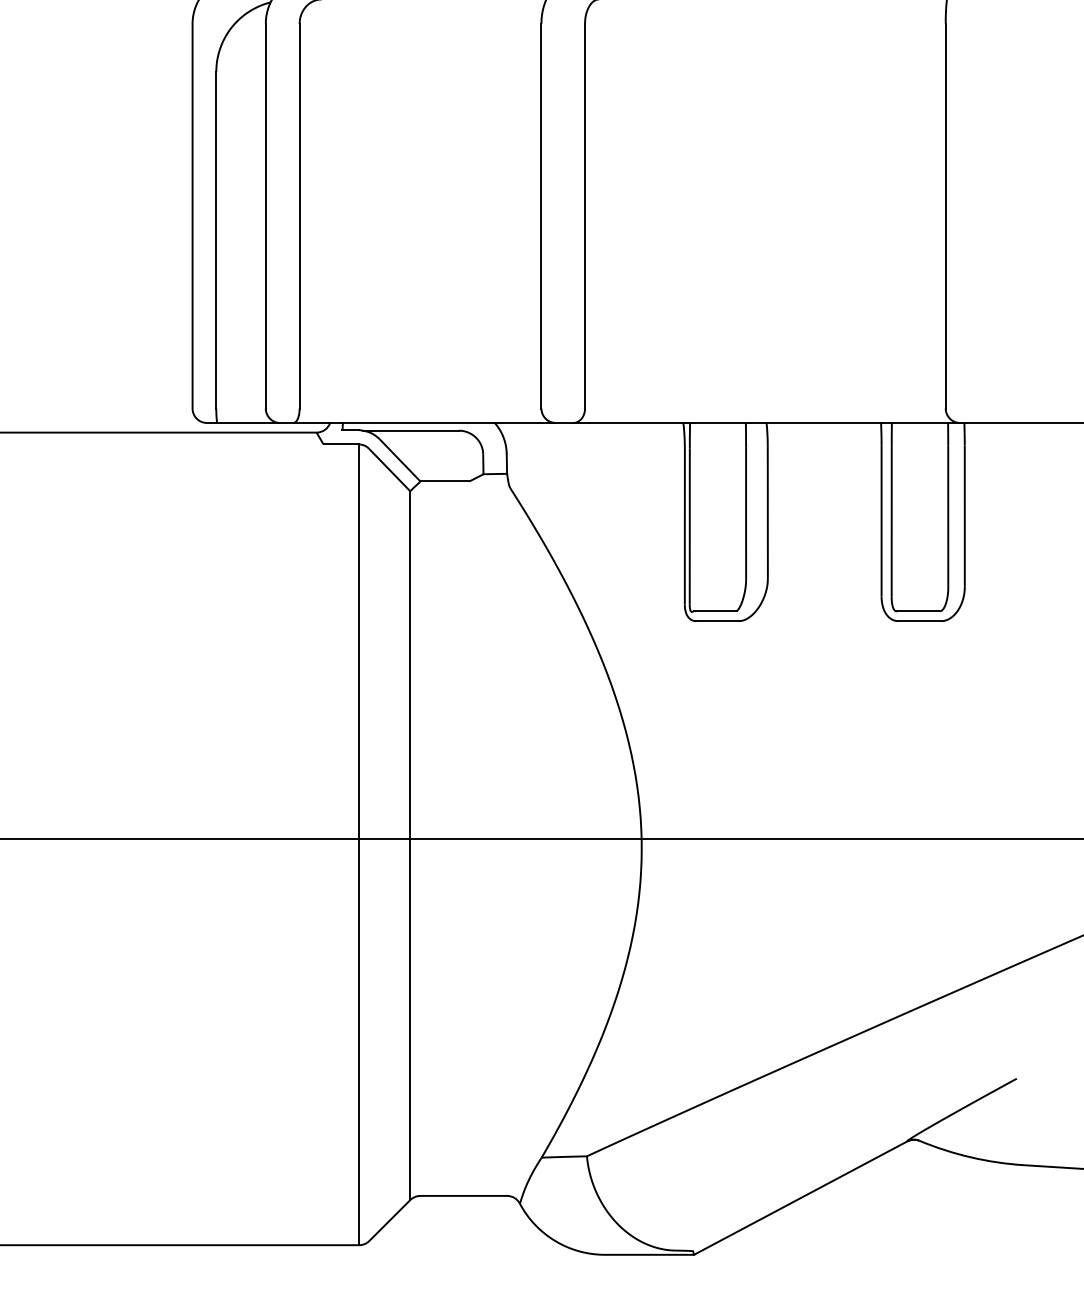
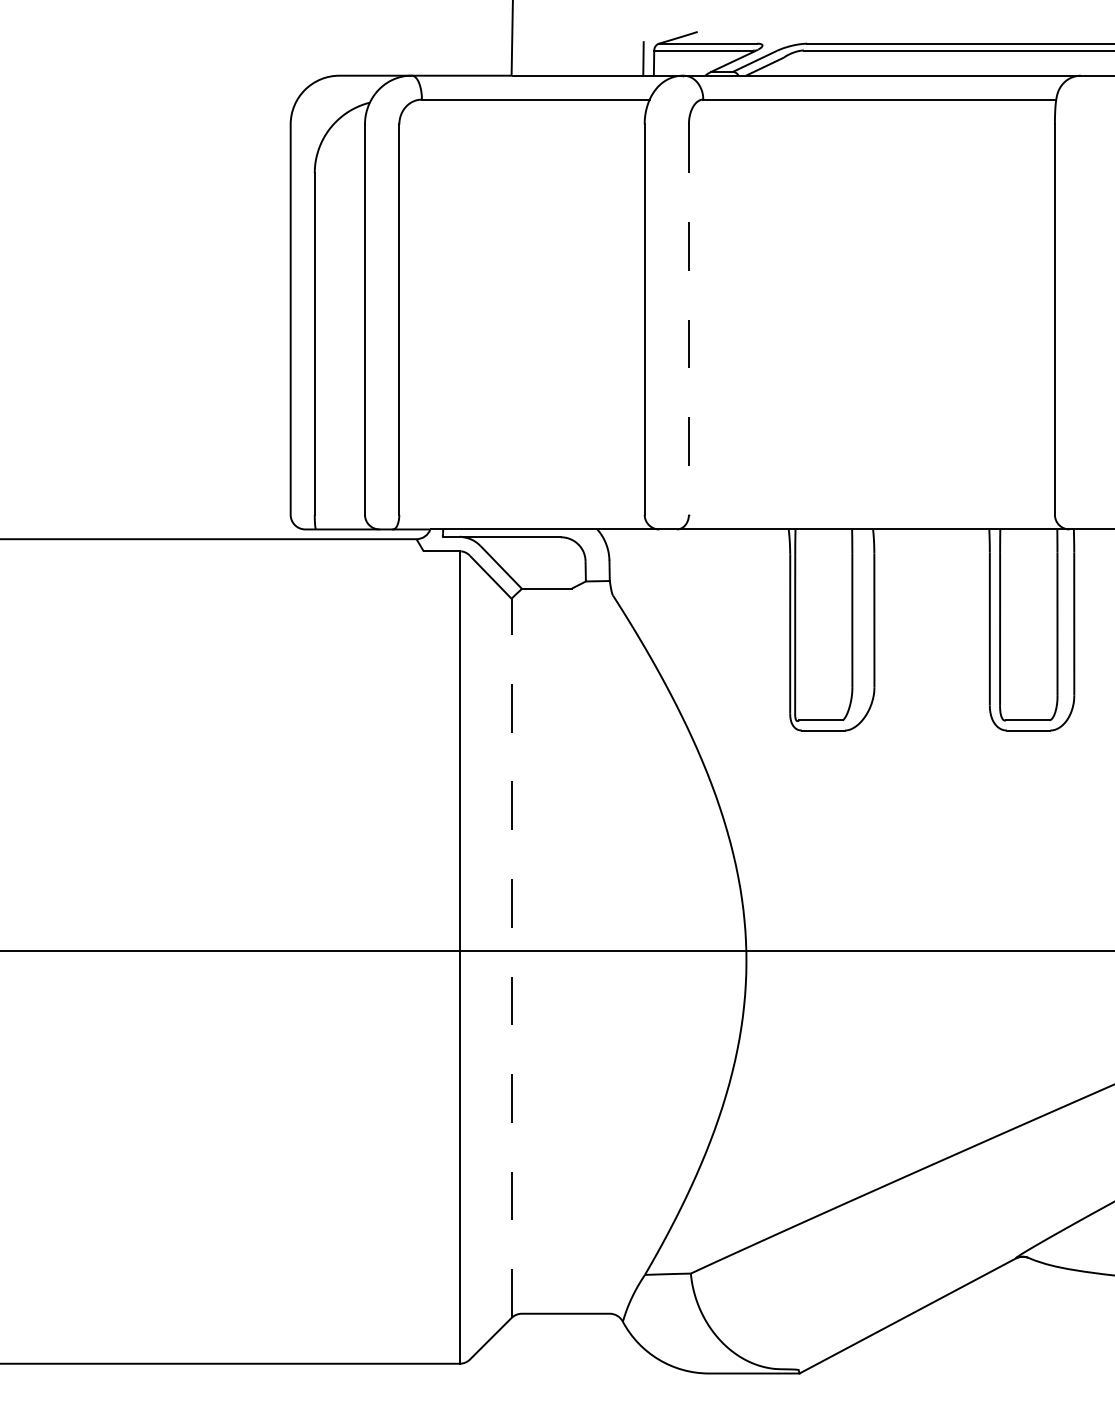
line: (584, 217) -> (688, 320), solid -> dashed
line: (410, 845) -> (511, 958), solid -> dashed

